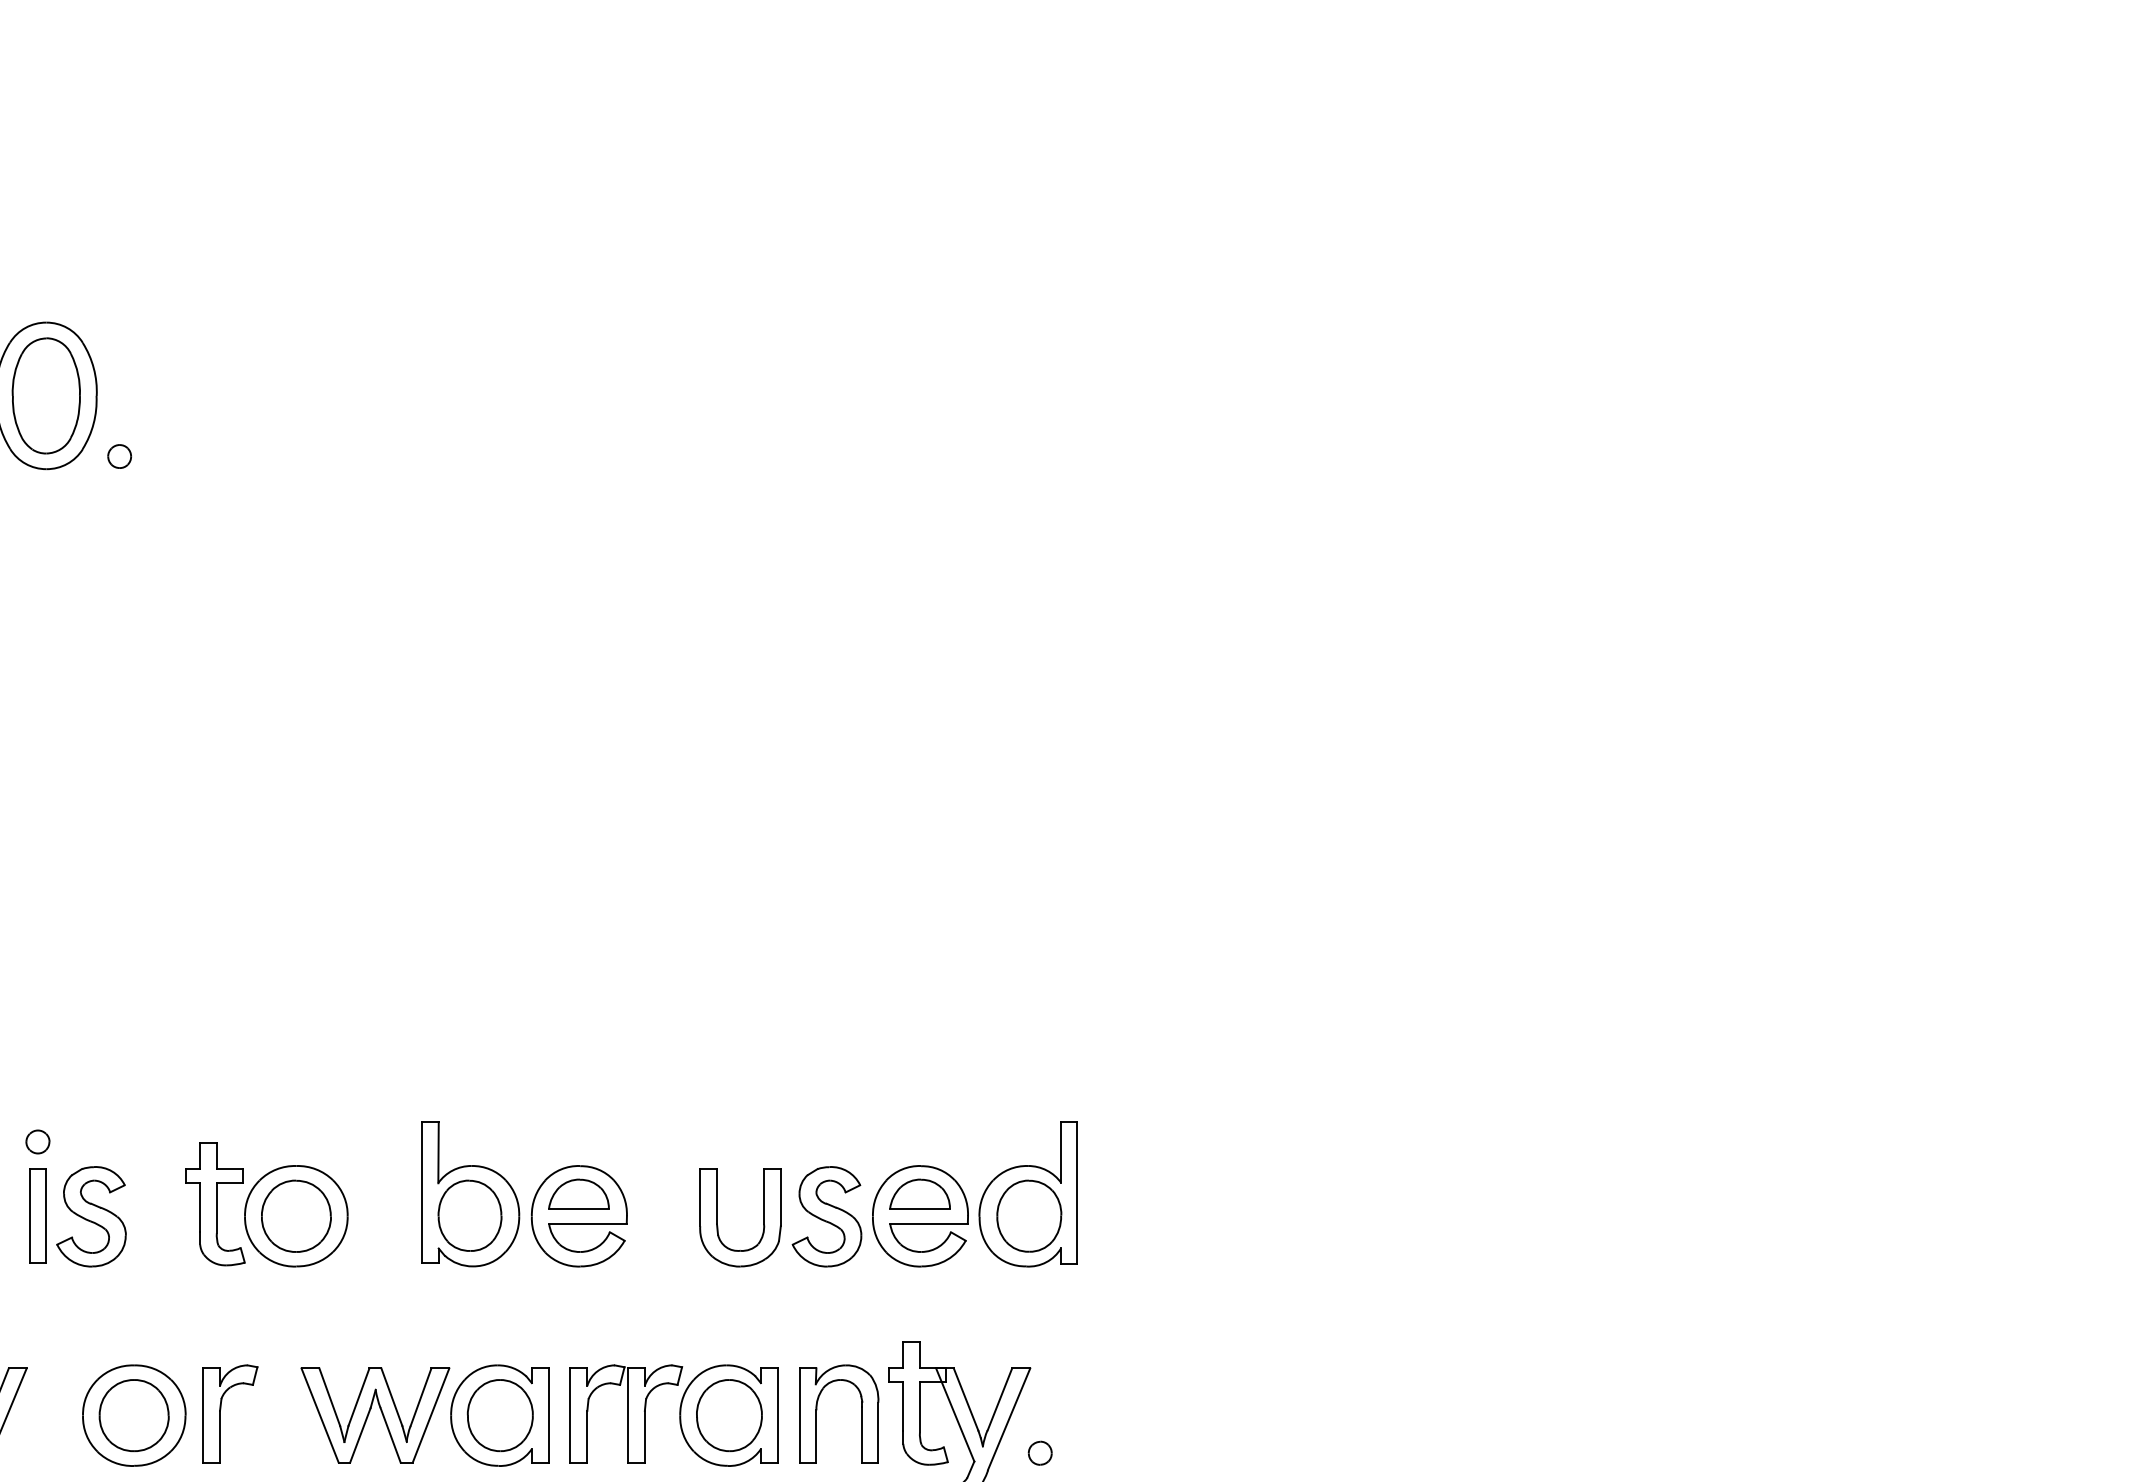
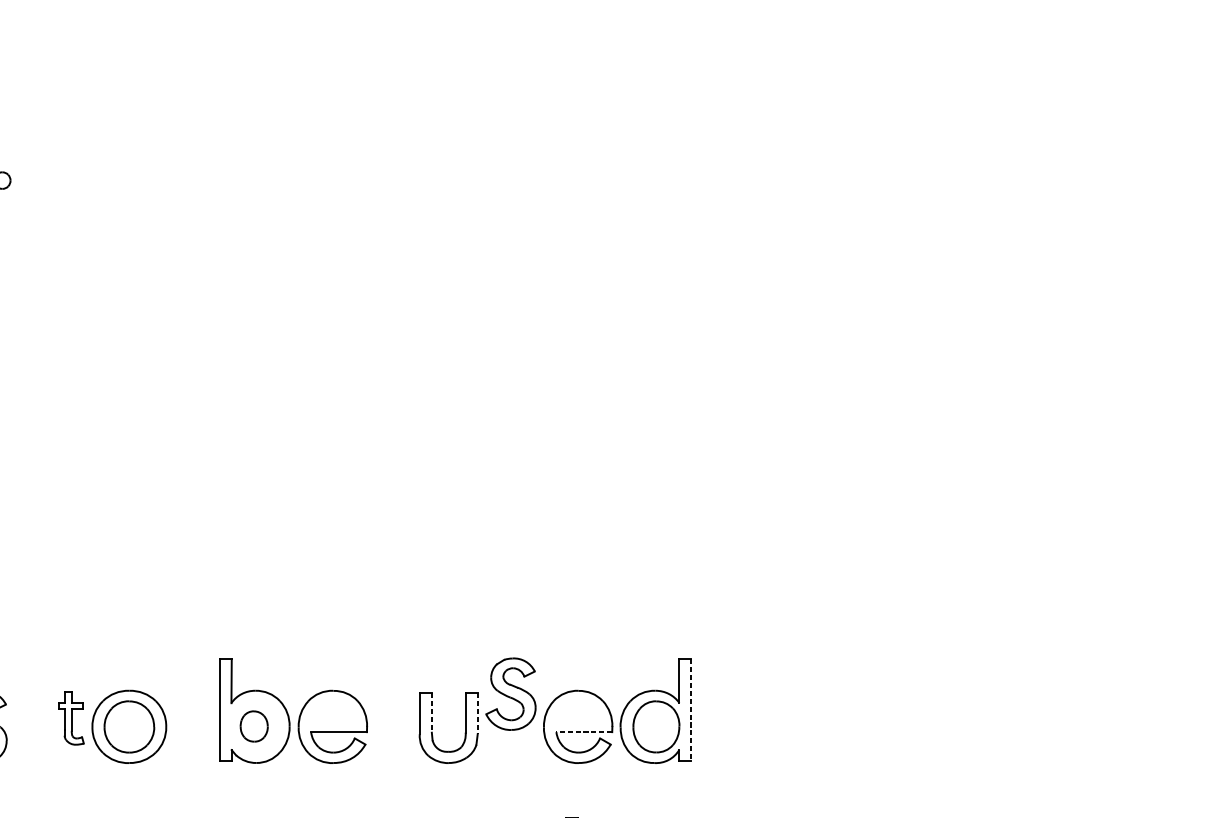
line: (1076, 1192) -> (690, 709), solid -> dashed
part: (578, 1193) -> (332, 710), removed
part: (919, 1193) -> (577, 710), removed
line: (717, 1196) -> (432, 712), solid -> dashed
line: (780, 1198) -> (477, 714), solid -> dashed
part: (215, 1204) -> (71, 718), size x0.6
part: (469, 1215) -> (253, 726), size x0.6
part: (826, 1216) -> (510, 694), moved
line: (929, 1223) -> (584, 732), solid -> dashed

